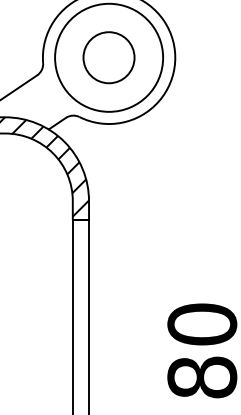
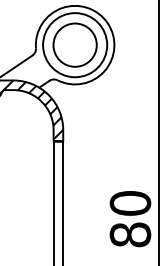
circle: (108, 56) -> (74, 44), size x1.43

